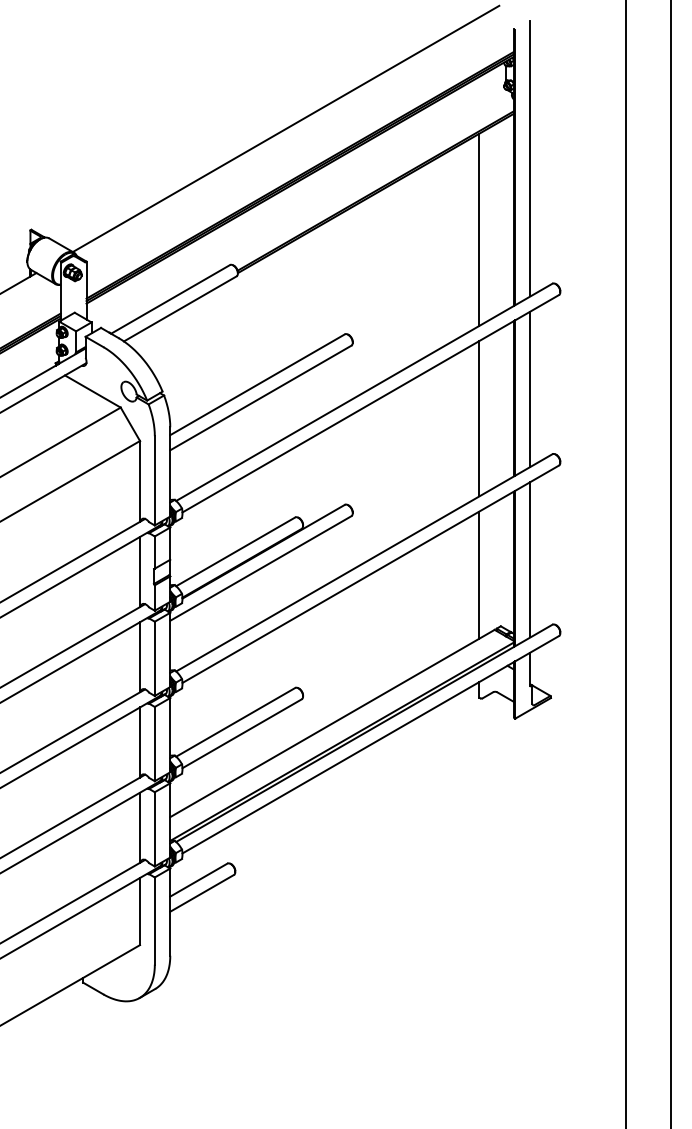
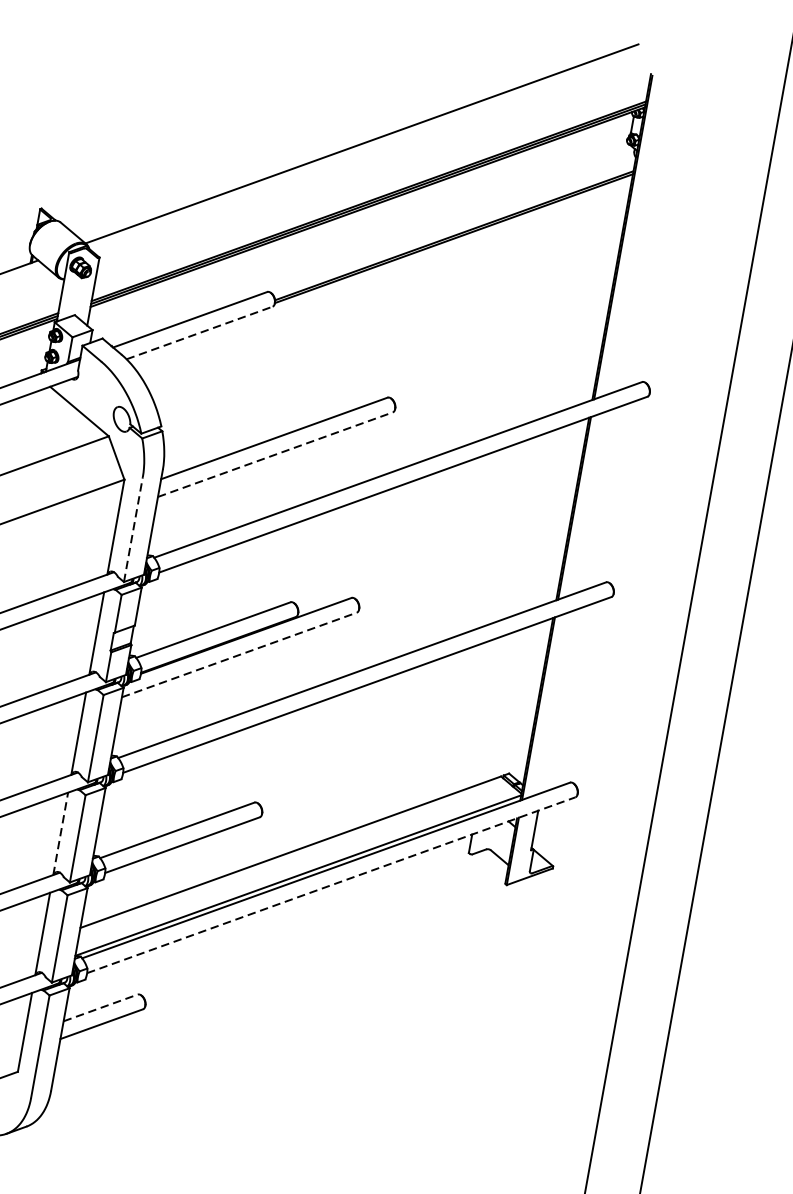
line: (530, 158) -> (642, 230), removed
line: (479, 229) -> (567, 302), removed
line: (180, 308) -> (199, 332), solid -> dashed
line: (530, 388) -> (594, 500), removed
line: (260, 398) -> (274, 455), solid -> dashed
line: (479, 418) -> (527, 524), removed
line: (154, 480) -> (133, 529), solid -> dashed
line: (530, 559) -> (558, 701), removed
line: (260, 568) -> (239, 654), solid -> dashed
line: (479, 574) -> (495, 708), removed
line: (140, 742) -> (61, 833), solid -> dashed
line: (371, 744) -> (332, 885), solid -> dashed
line: (199, 879) -> (101, 1007), solid -> dashed

